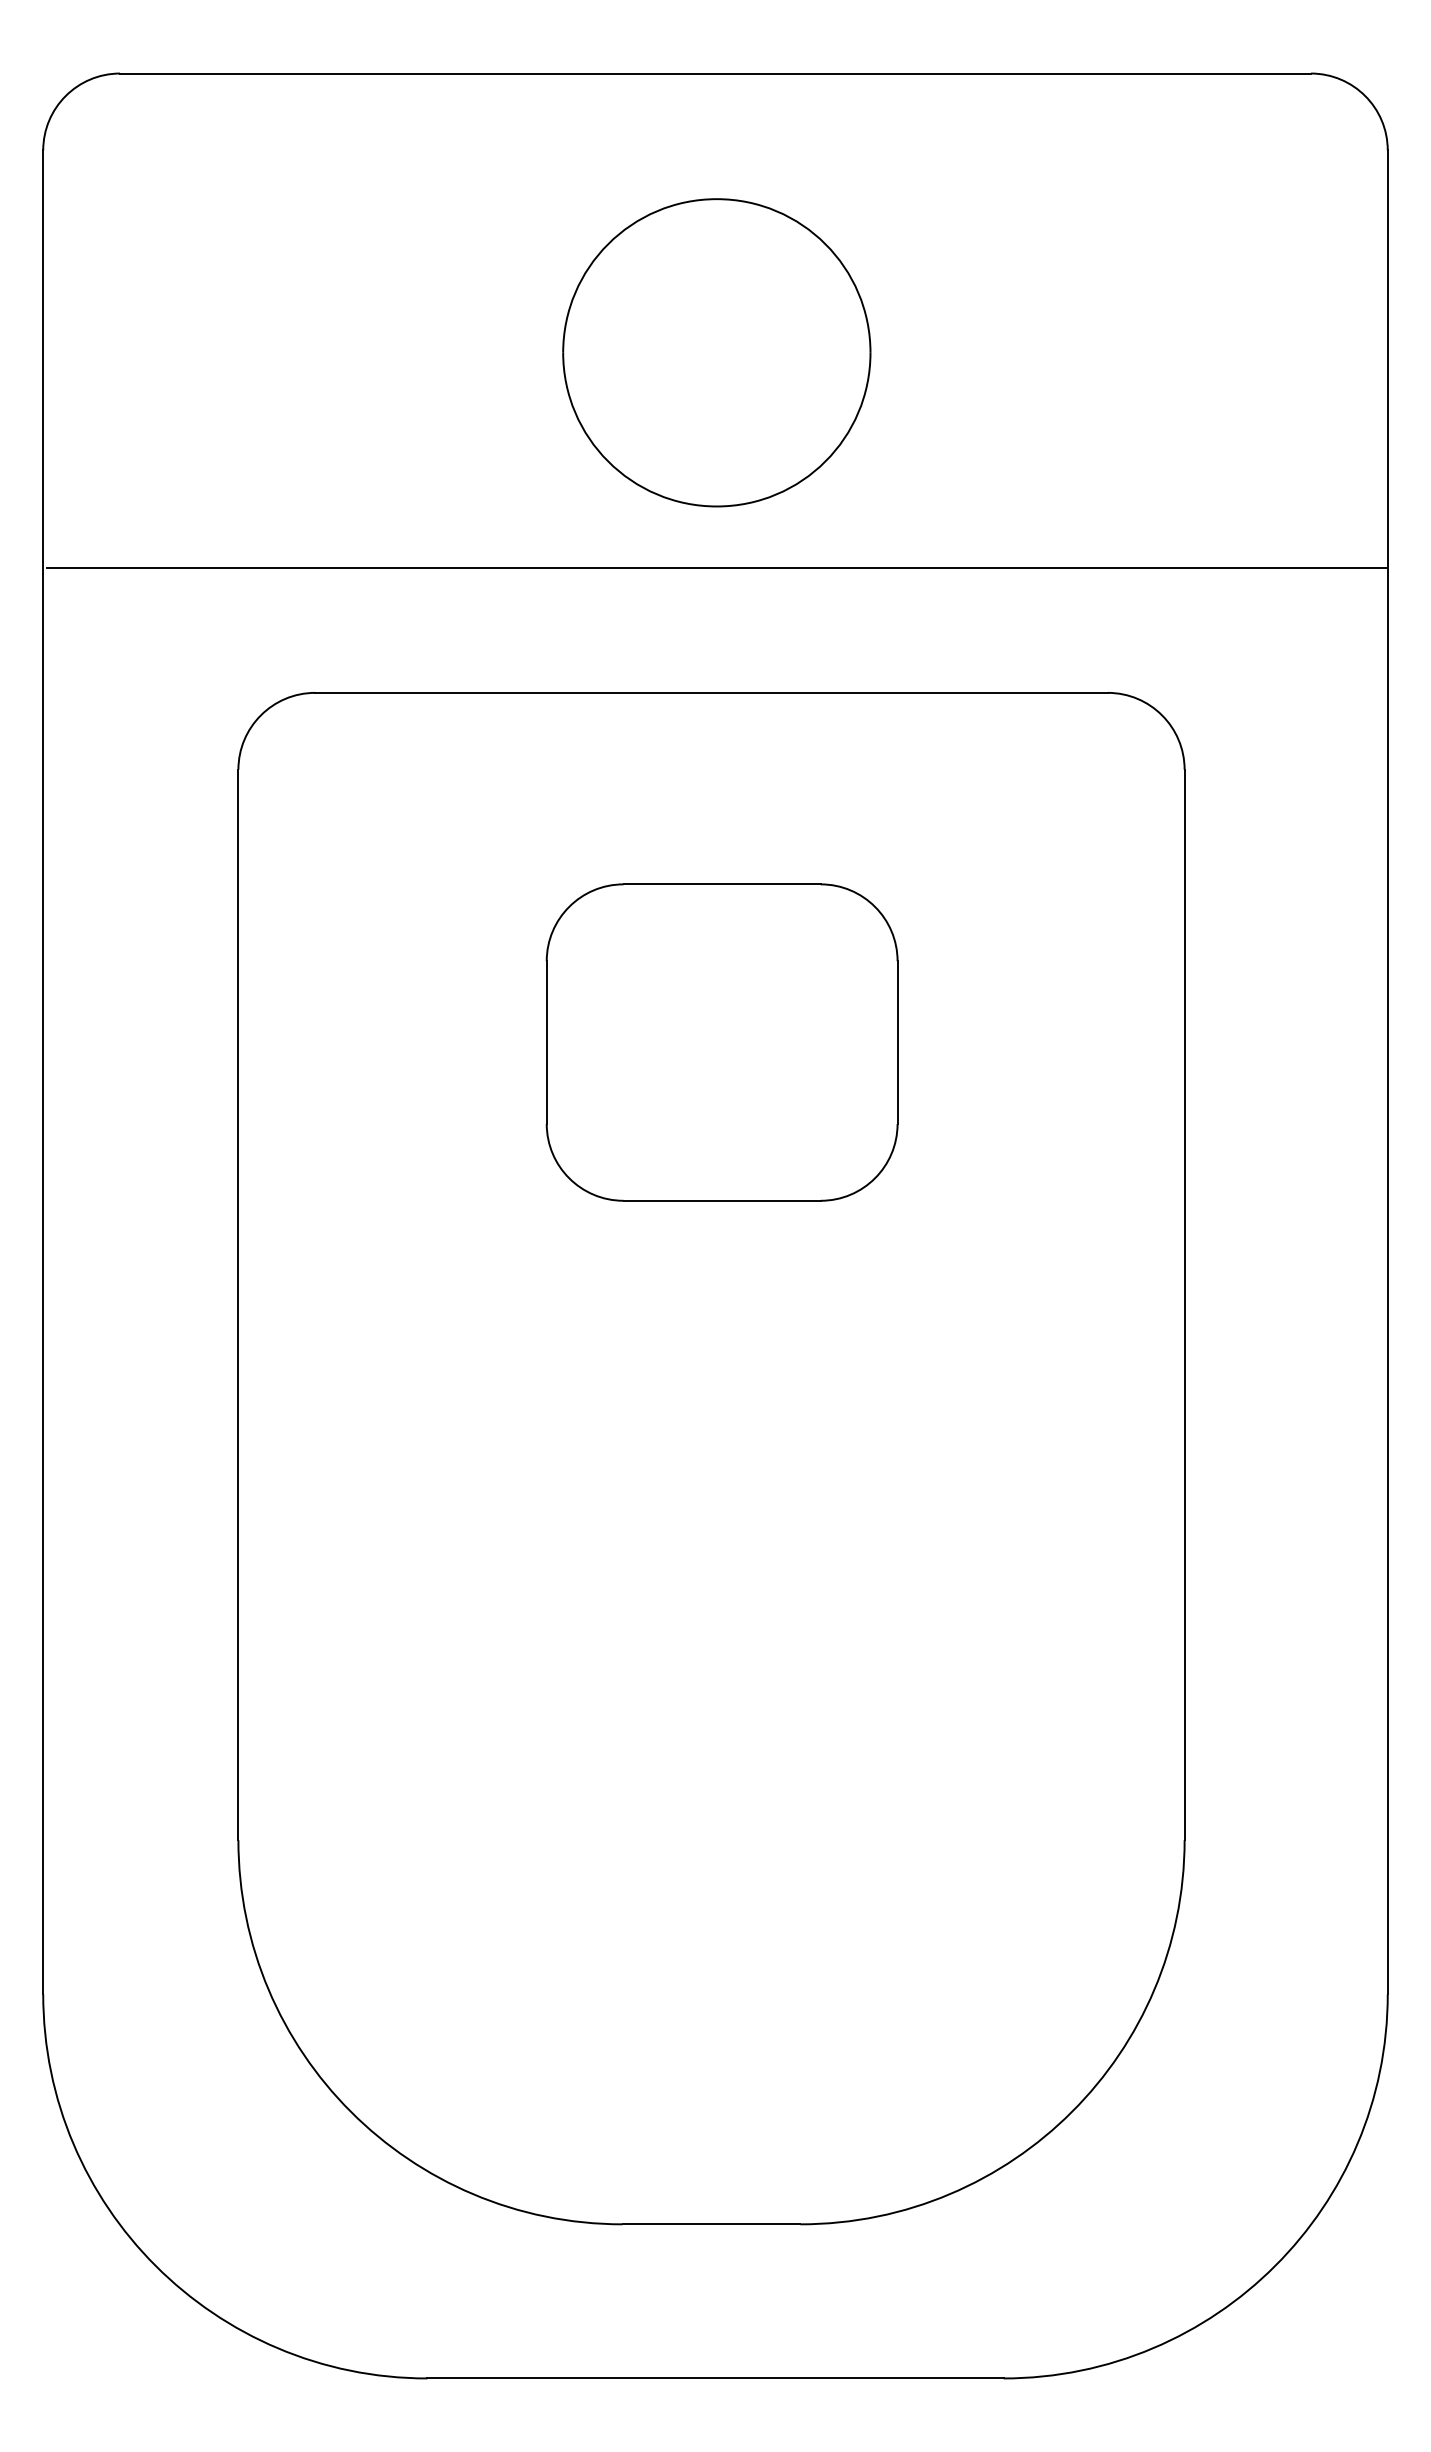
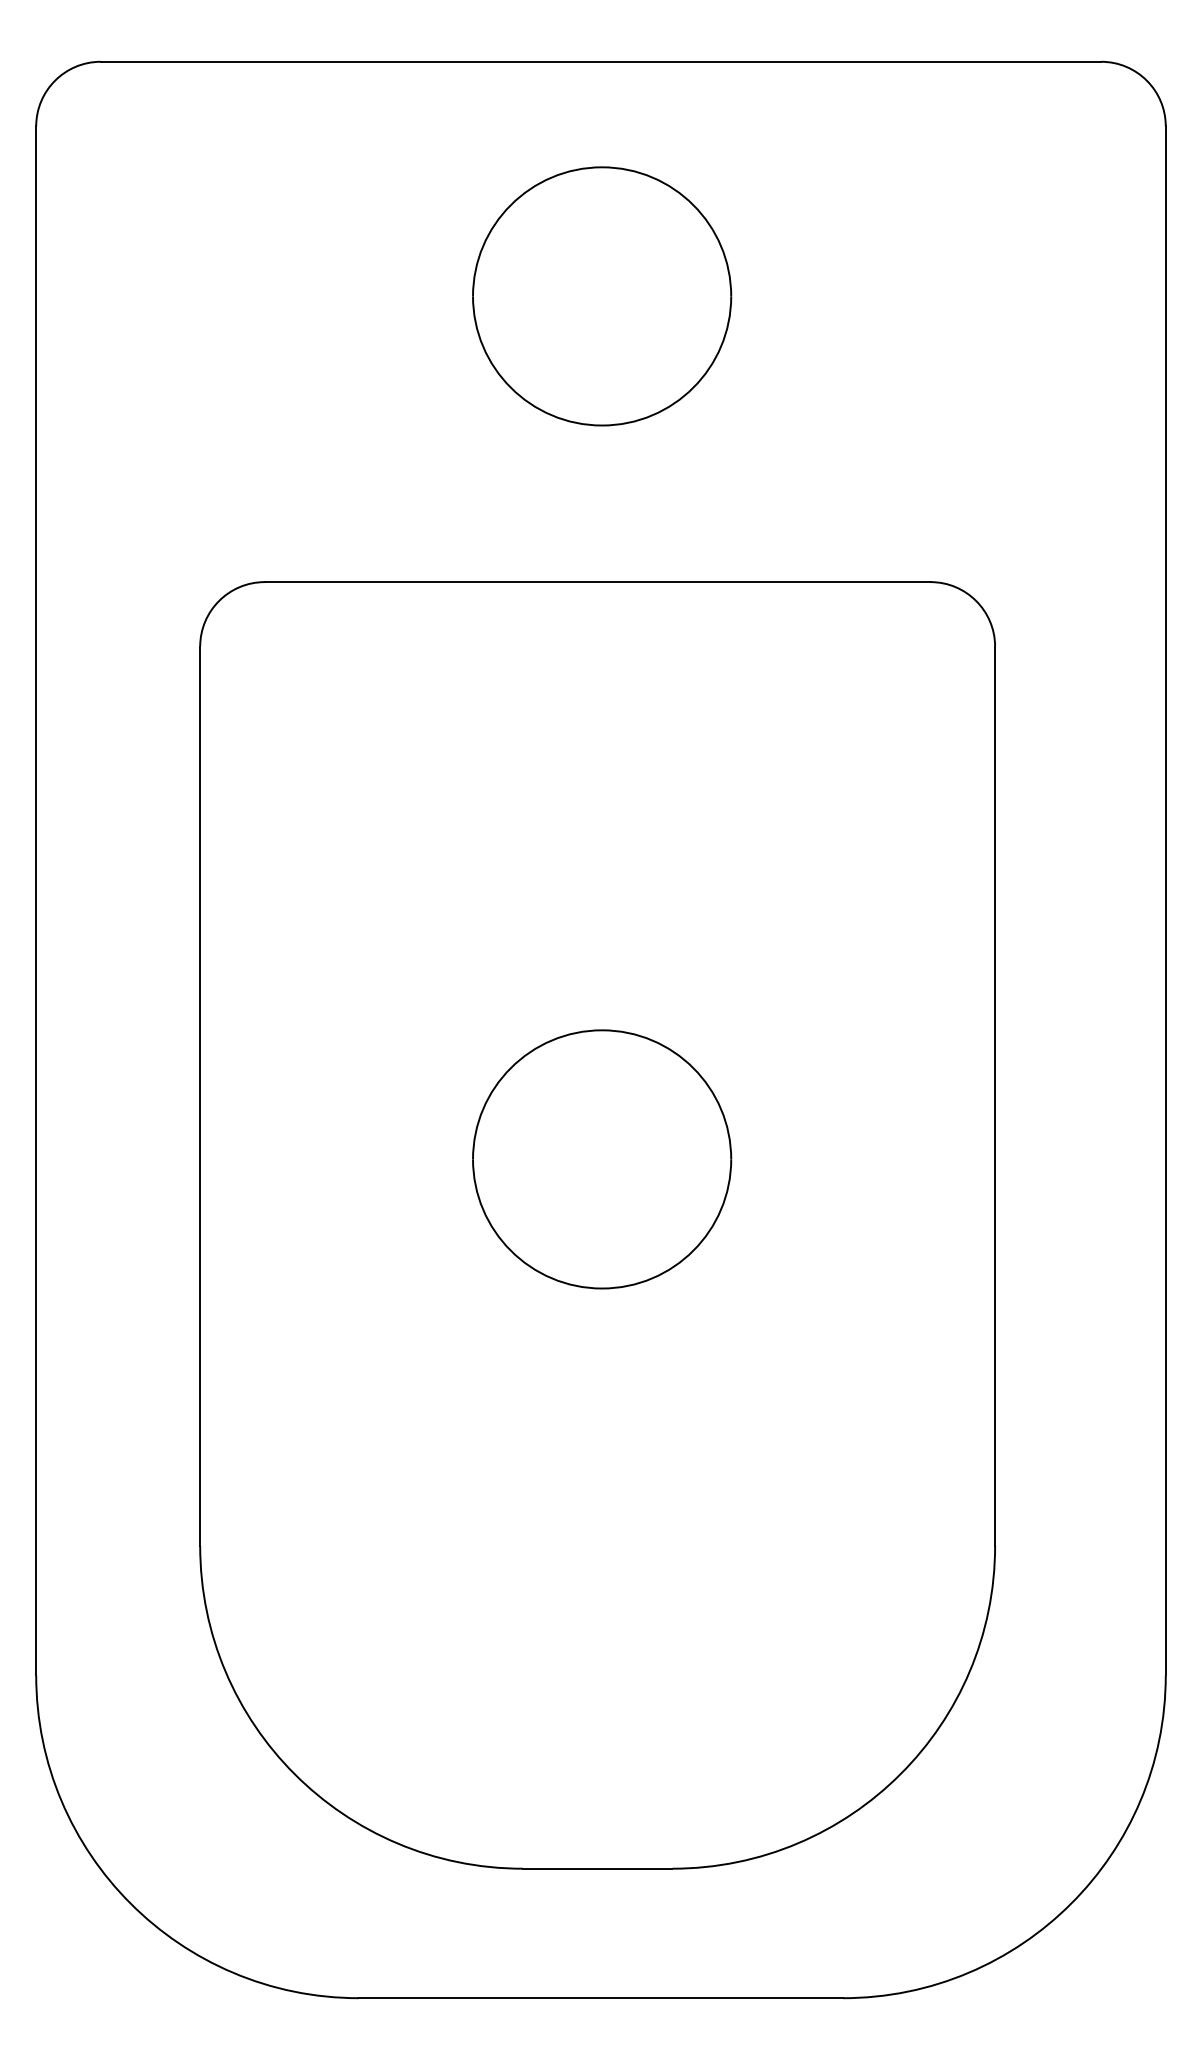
line: (716, 568) -> (601, 477), removed
part: (722, 1042) -> (606, 875), removed
part: (717, 1380) -> (602, 1159), added

